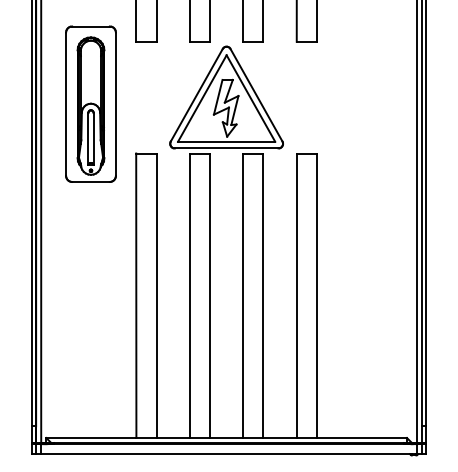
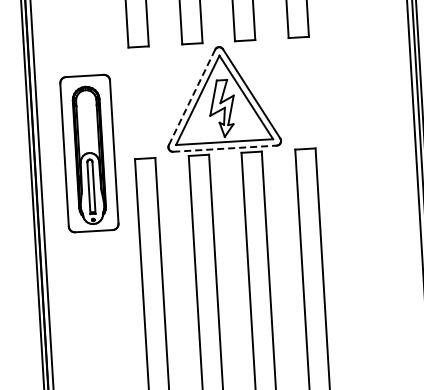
line: (196, 95) -> (191, 97), solid -> dashed
part: (90, 103) -> (88, 152), moved
line: (226, 148) -> (224, 148), solid -> dashed

